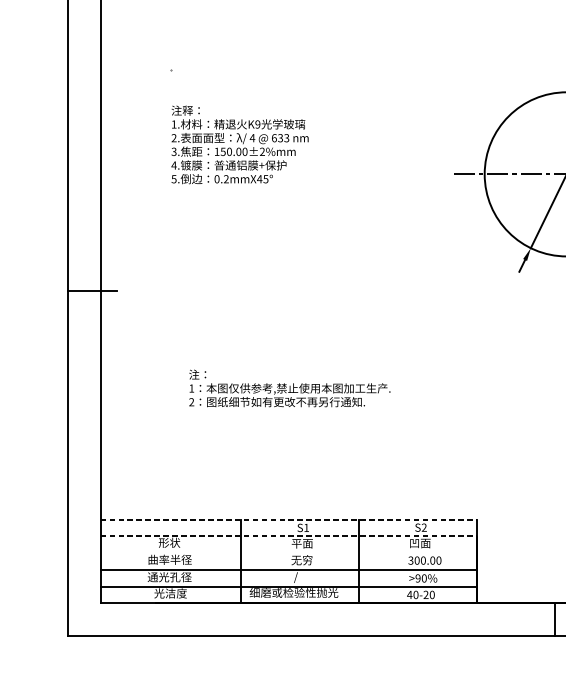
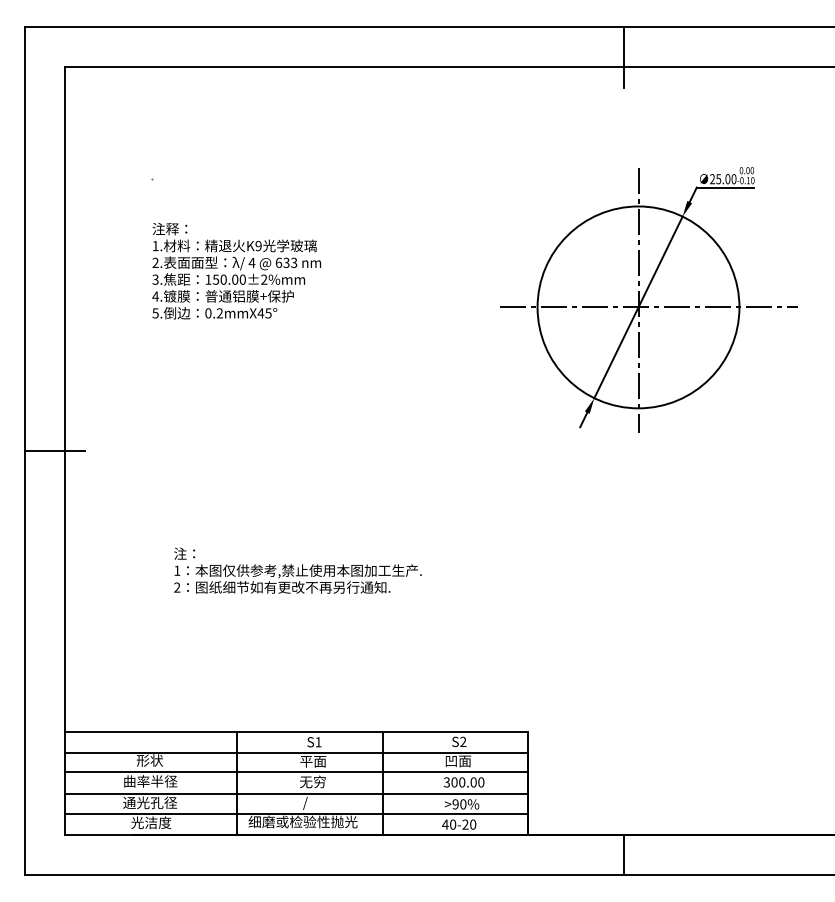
line: (289, 520) -> (297, 732), dashed -> solid
line: (289, 536) -> (297, 752), dashed -> solid
line: (288, 552) -> (296, 772), added

